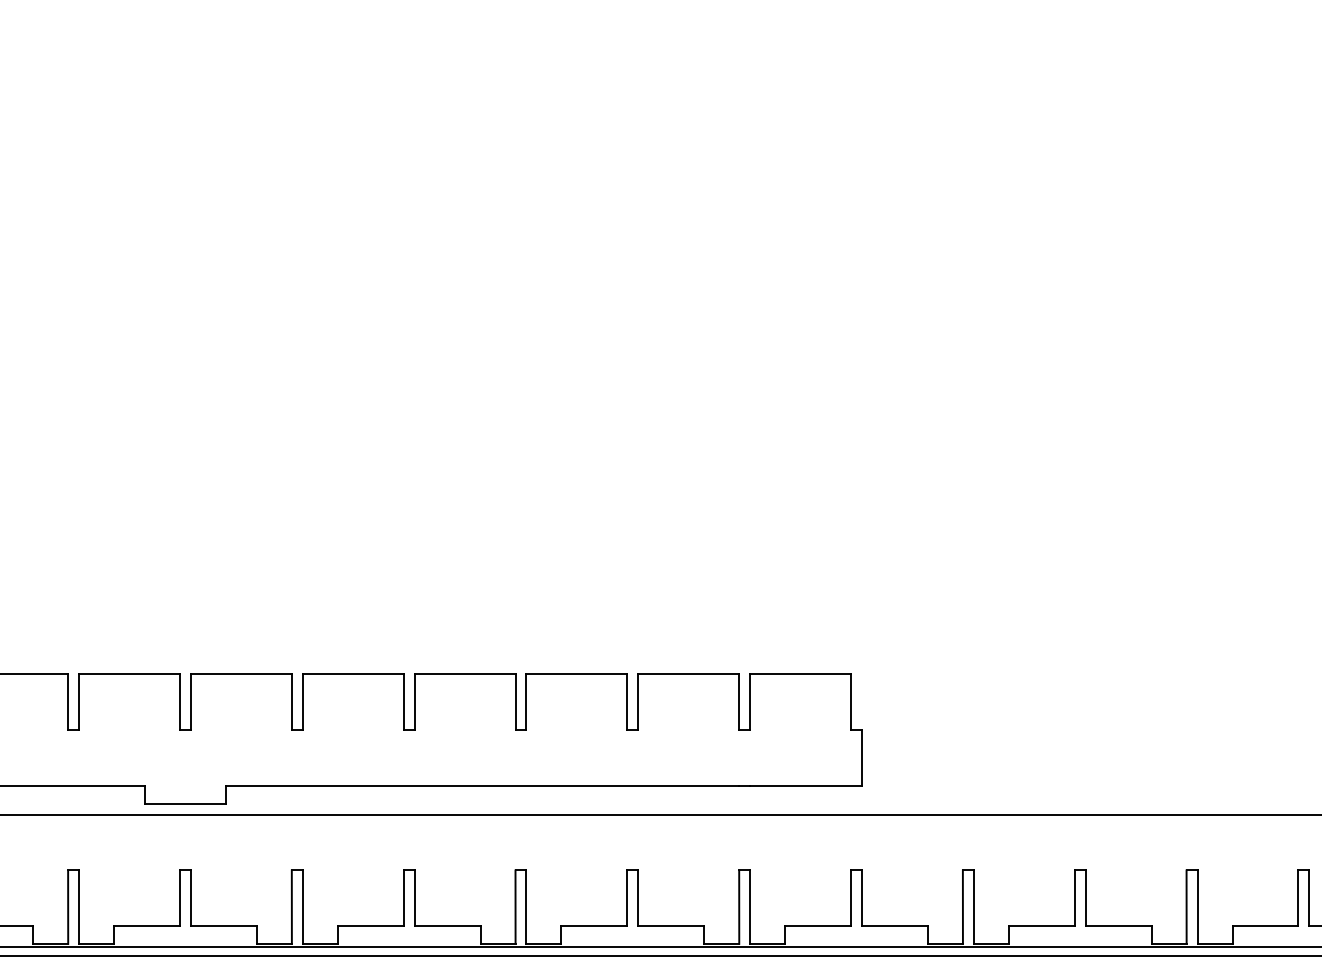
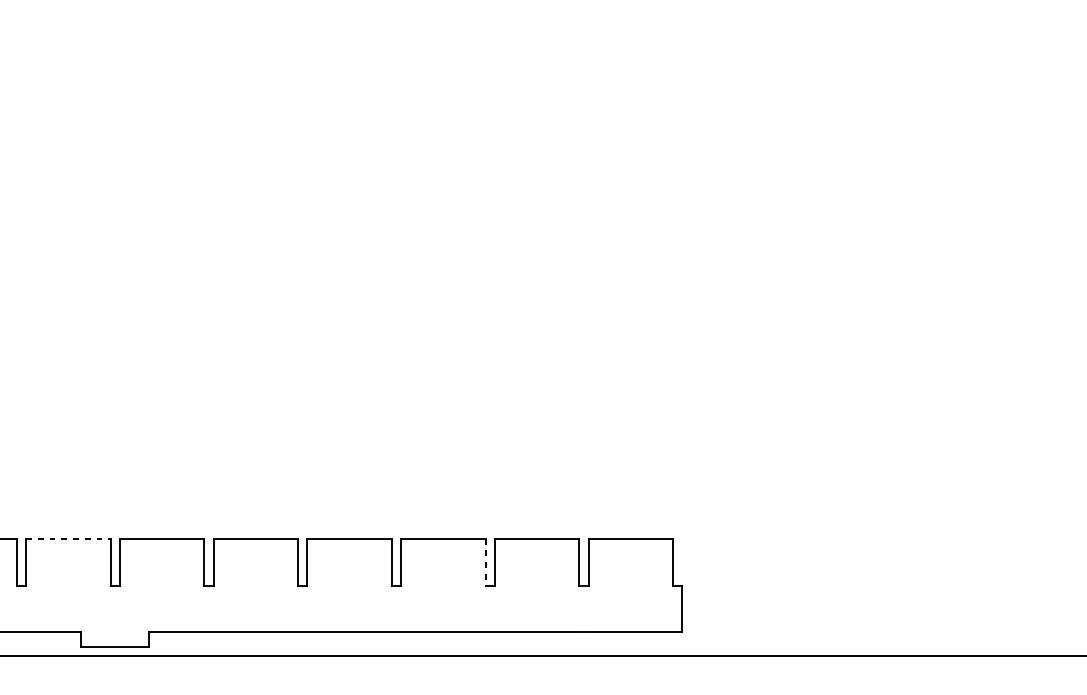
line: (130, 674) -> (69, 538), solid -> dashed
line: (627, 702) -> (485, 562), solid -> dashed

